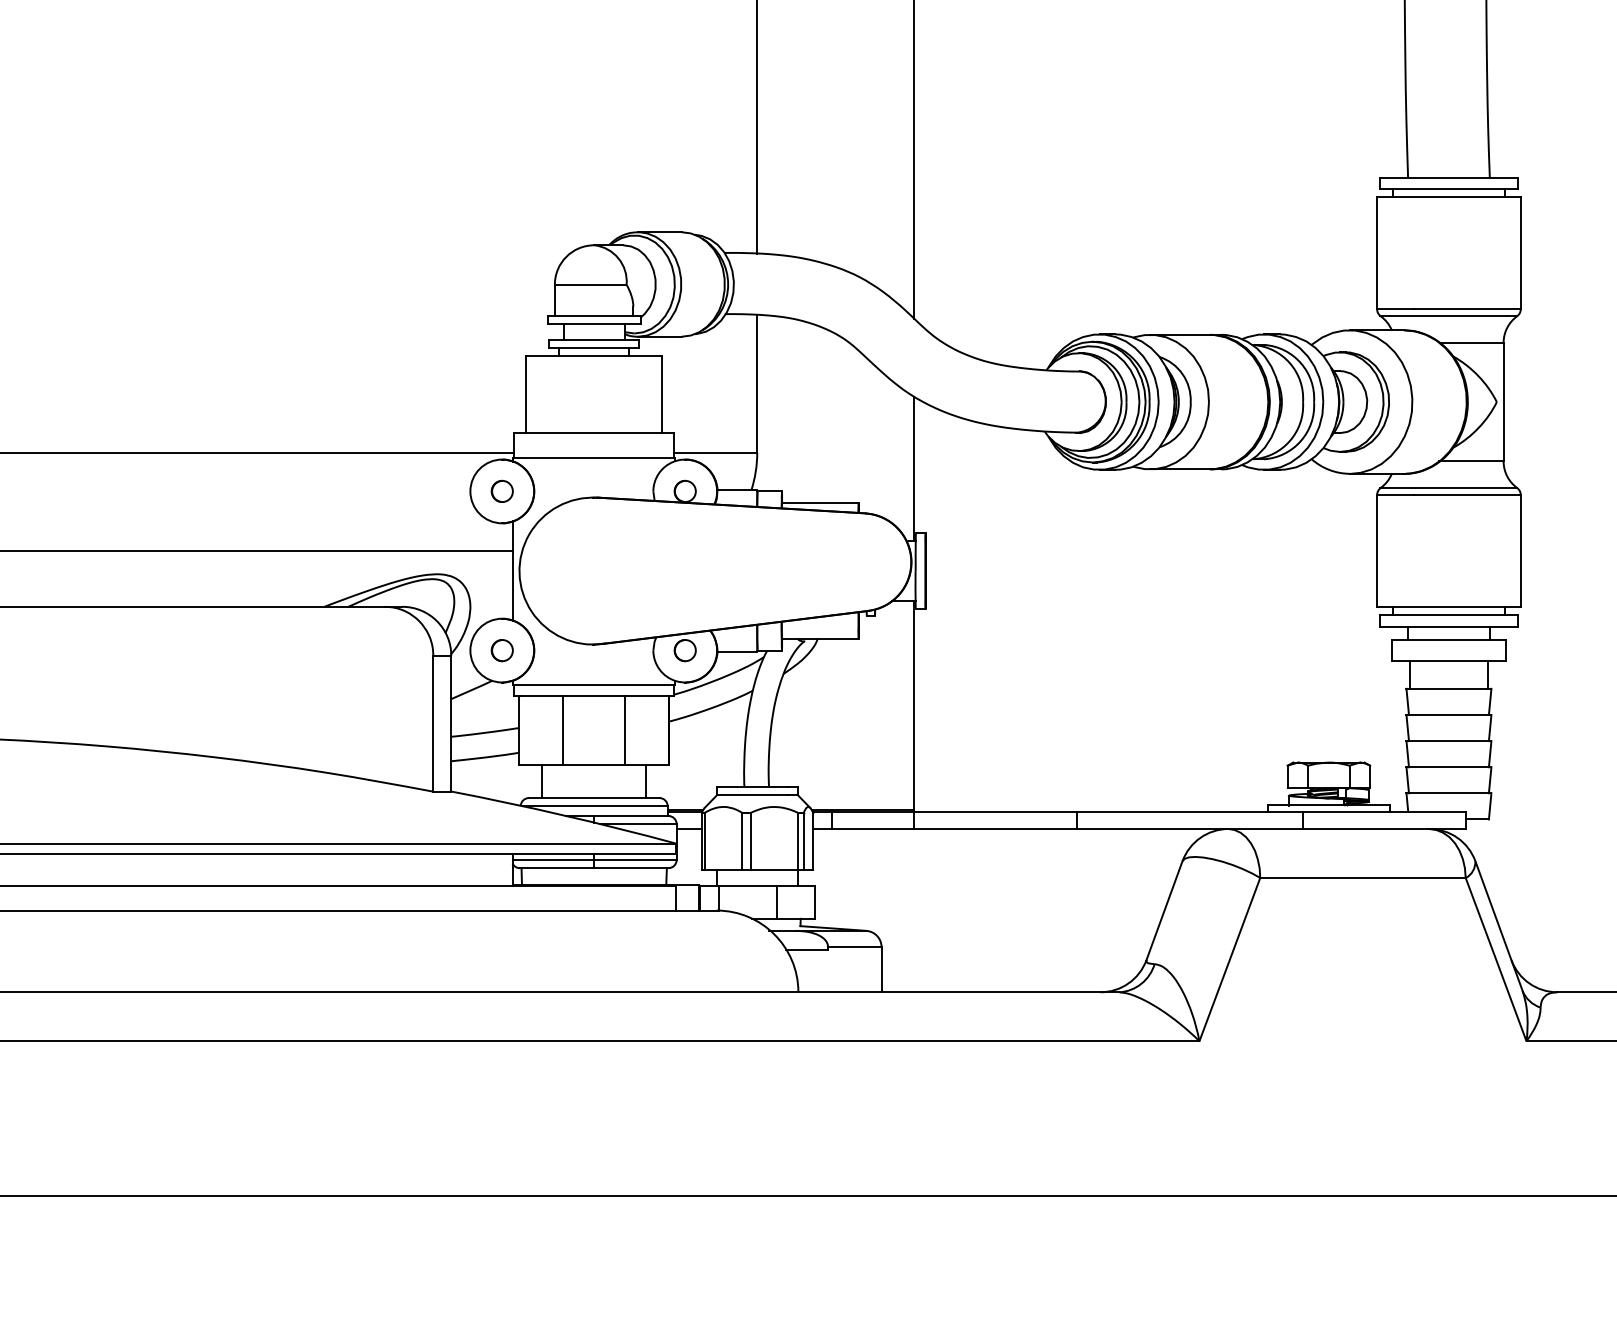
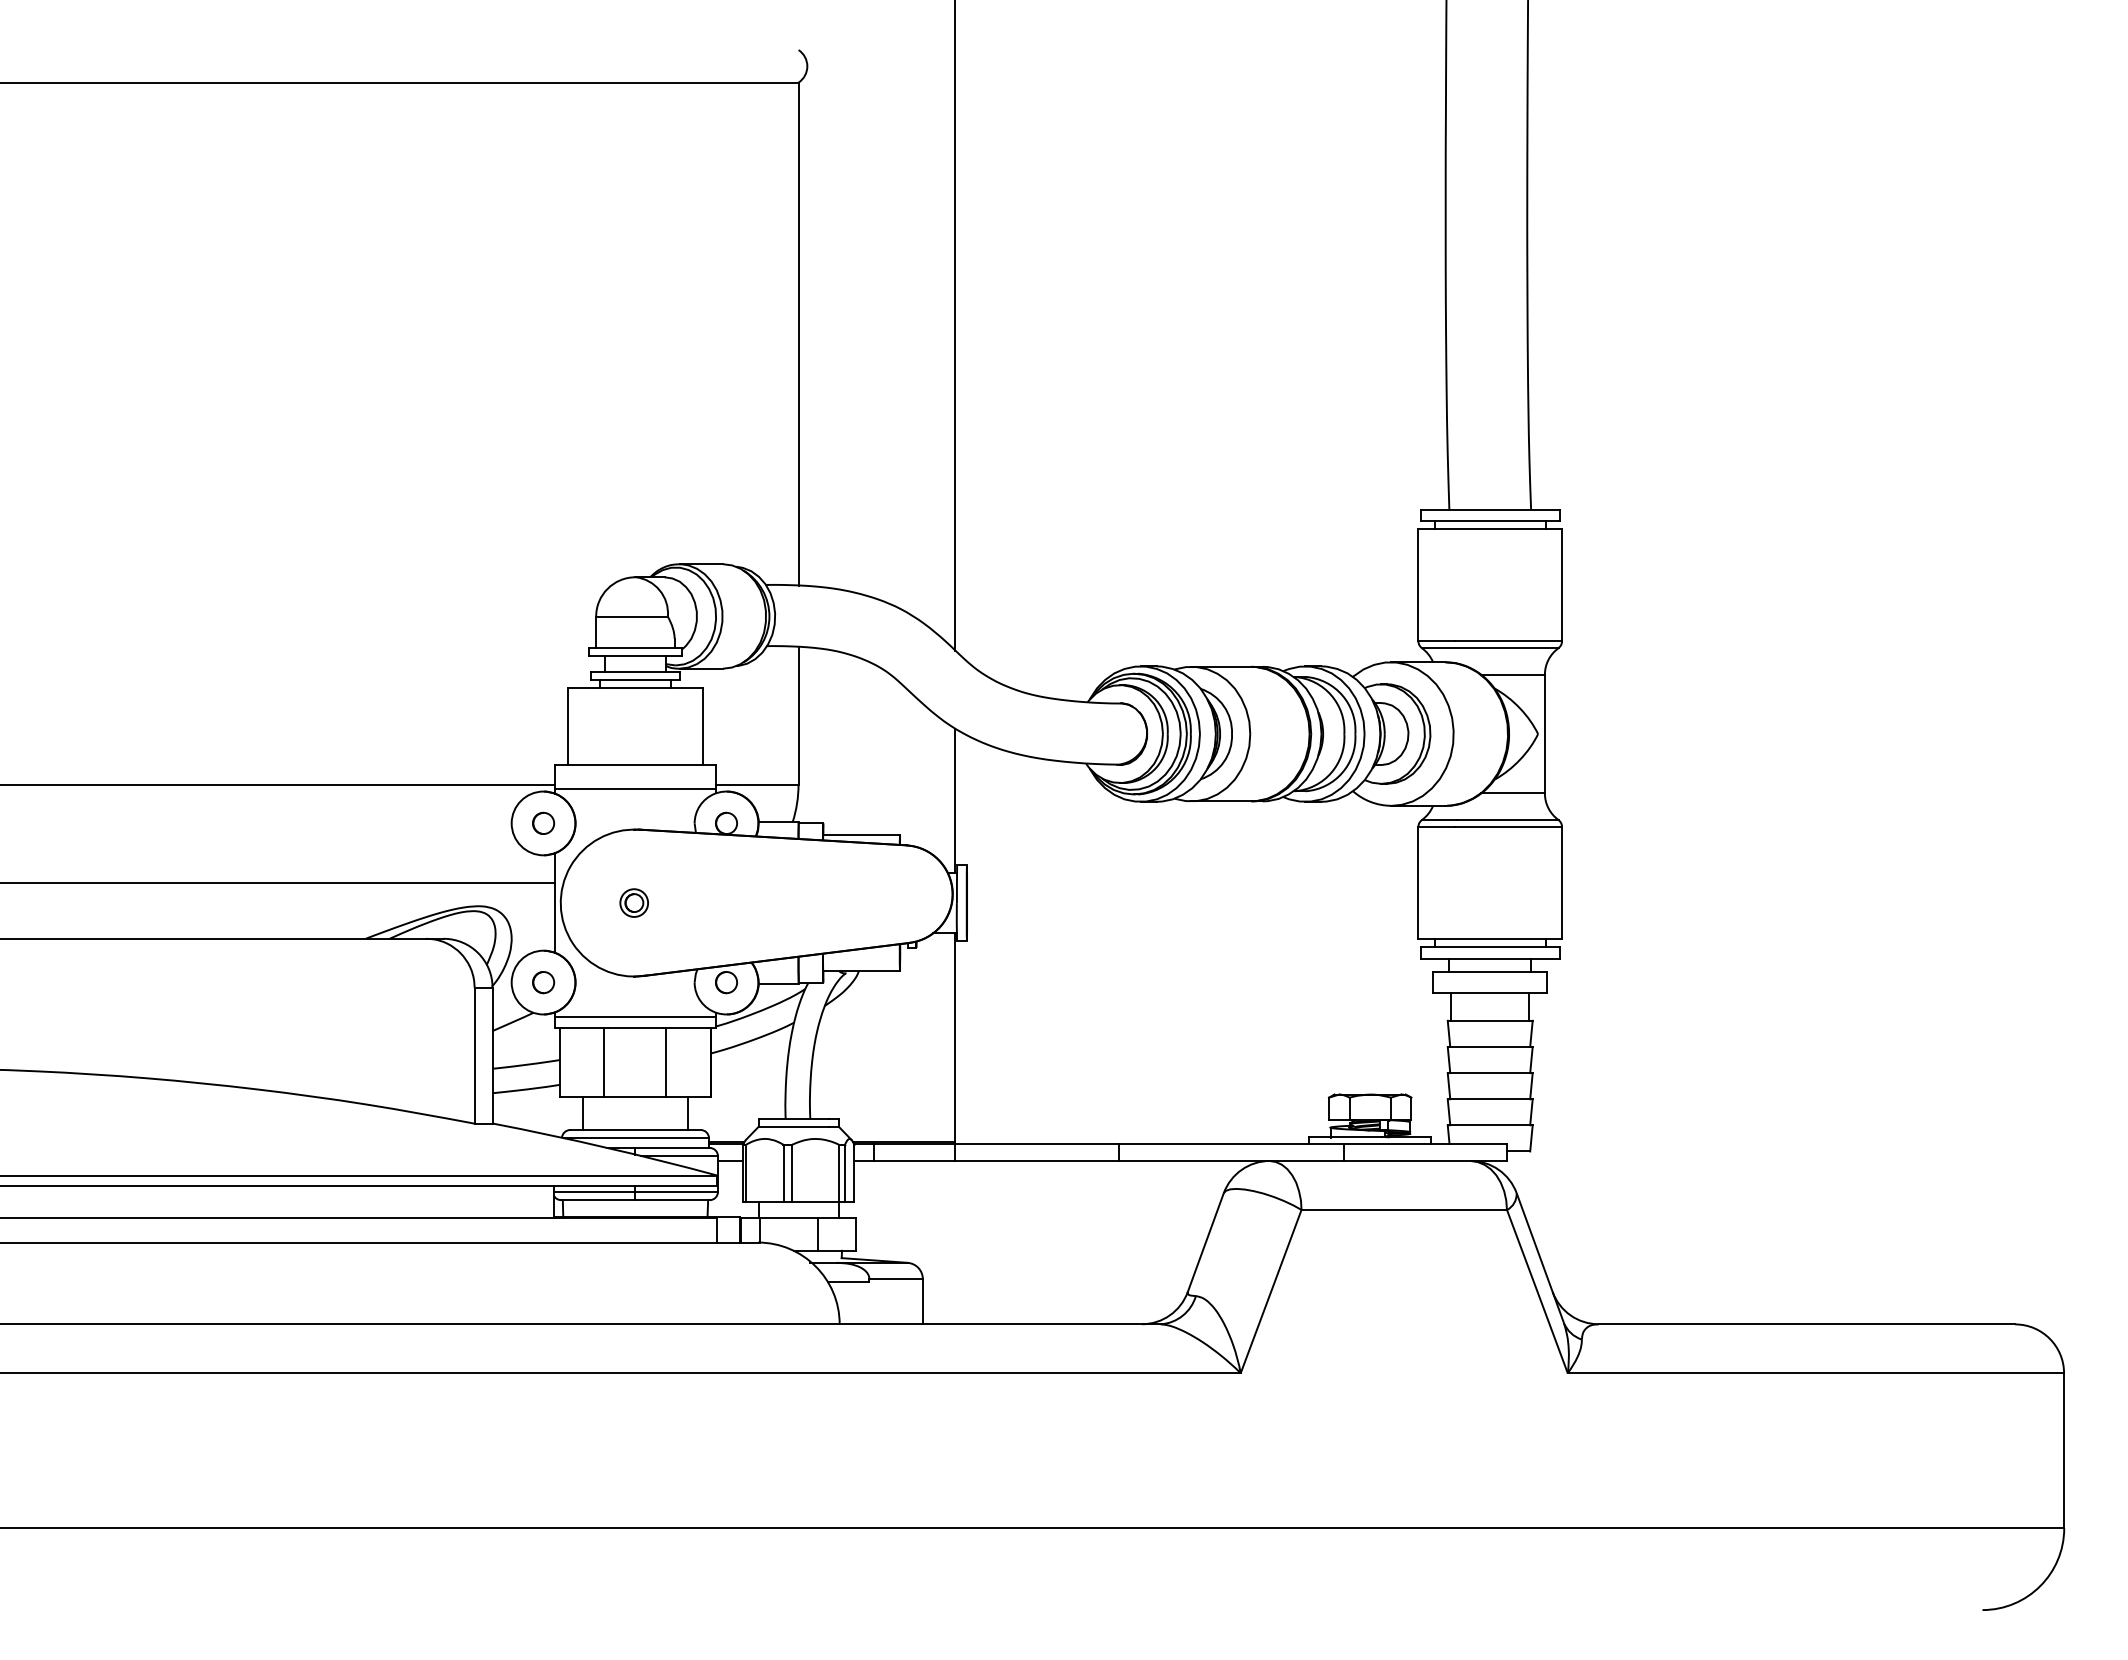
part: (592, 570) -> (633, 902), added

